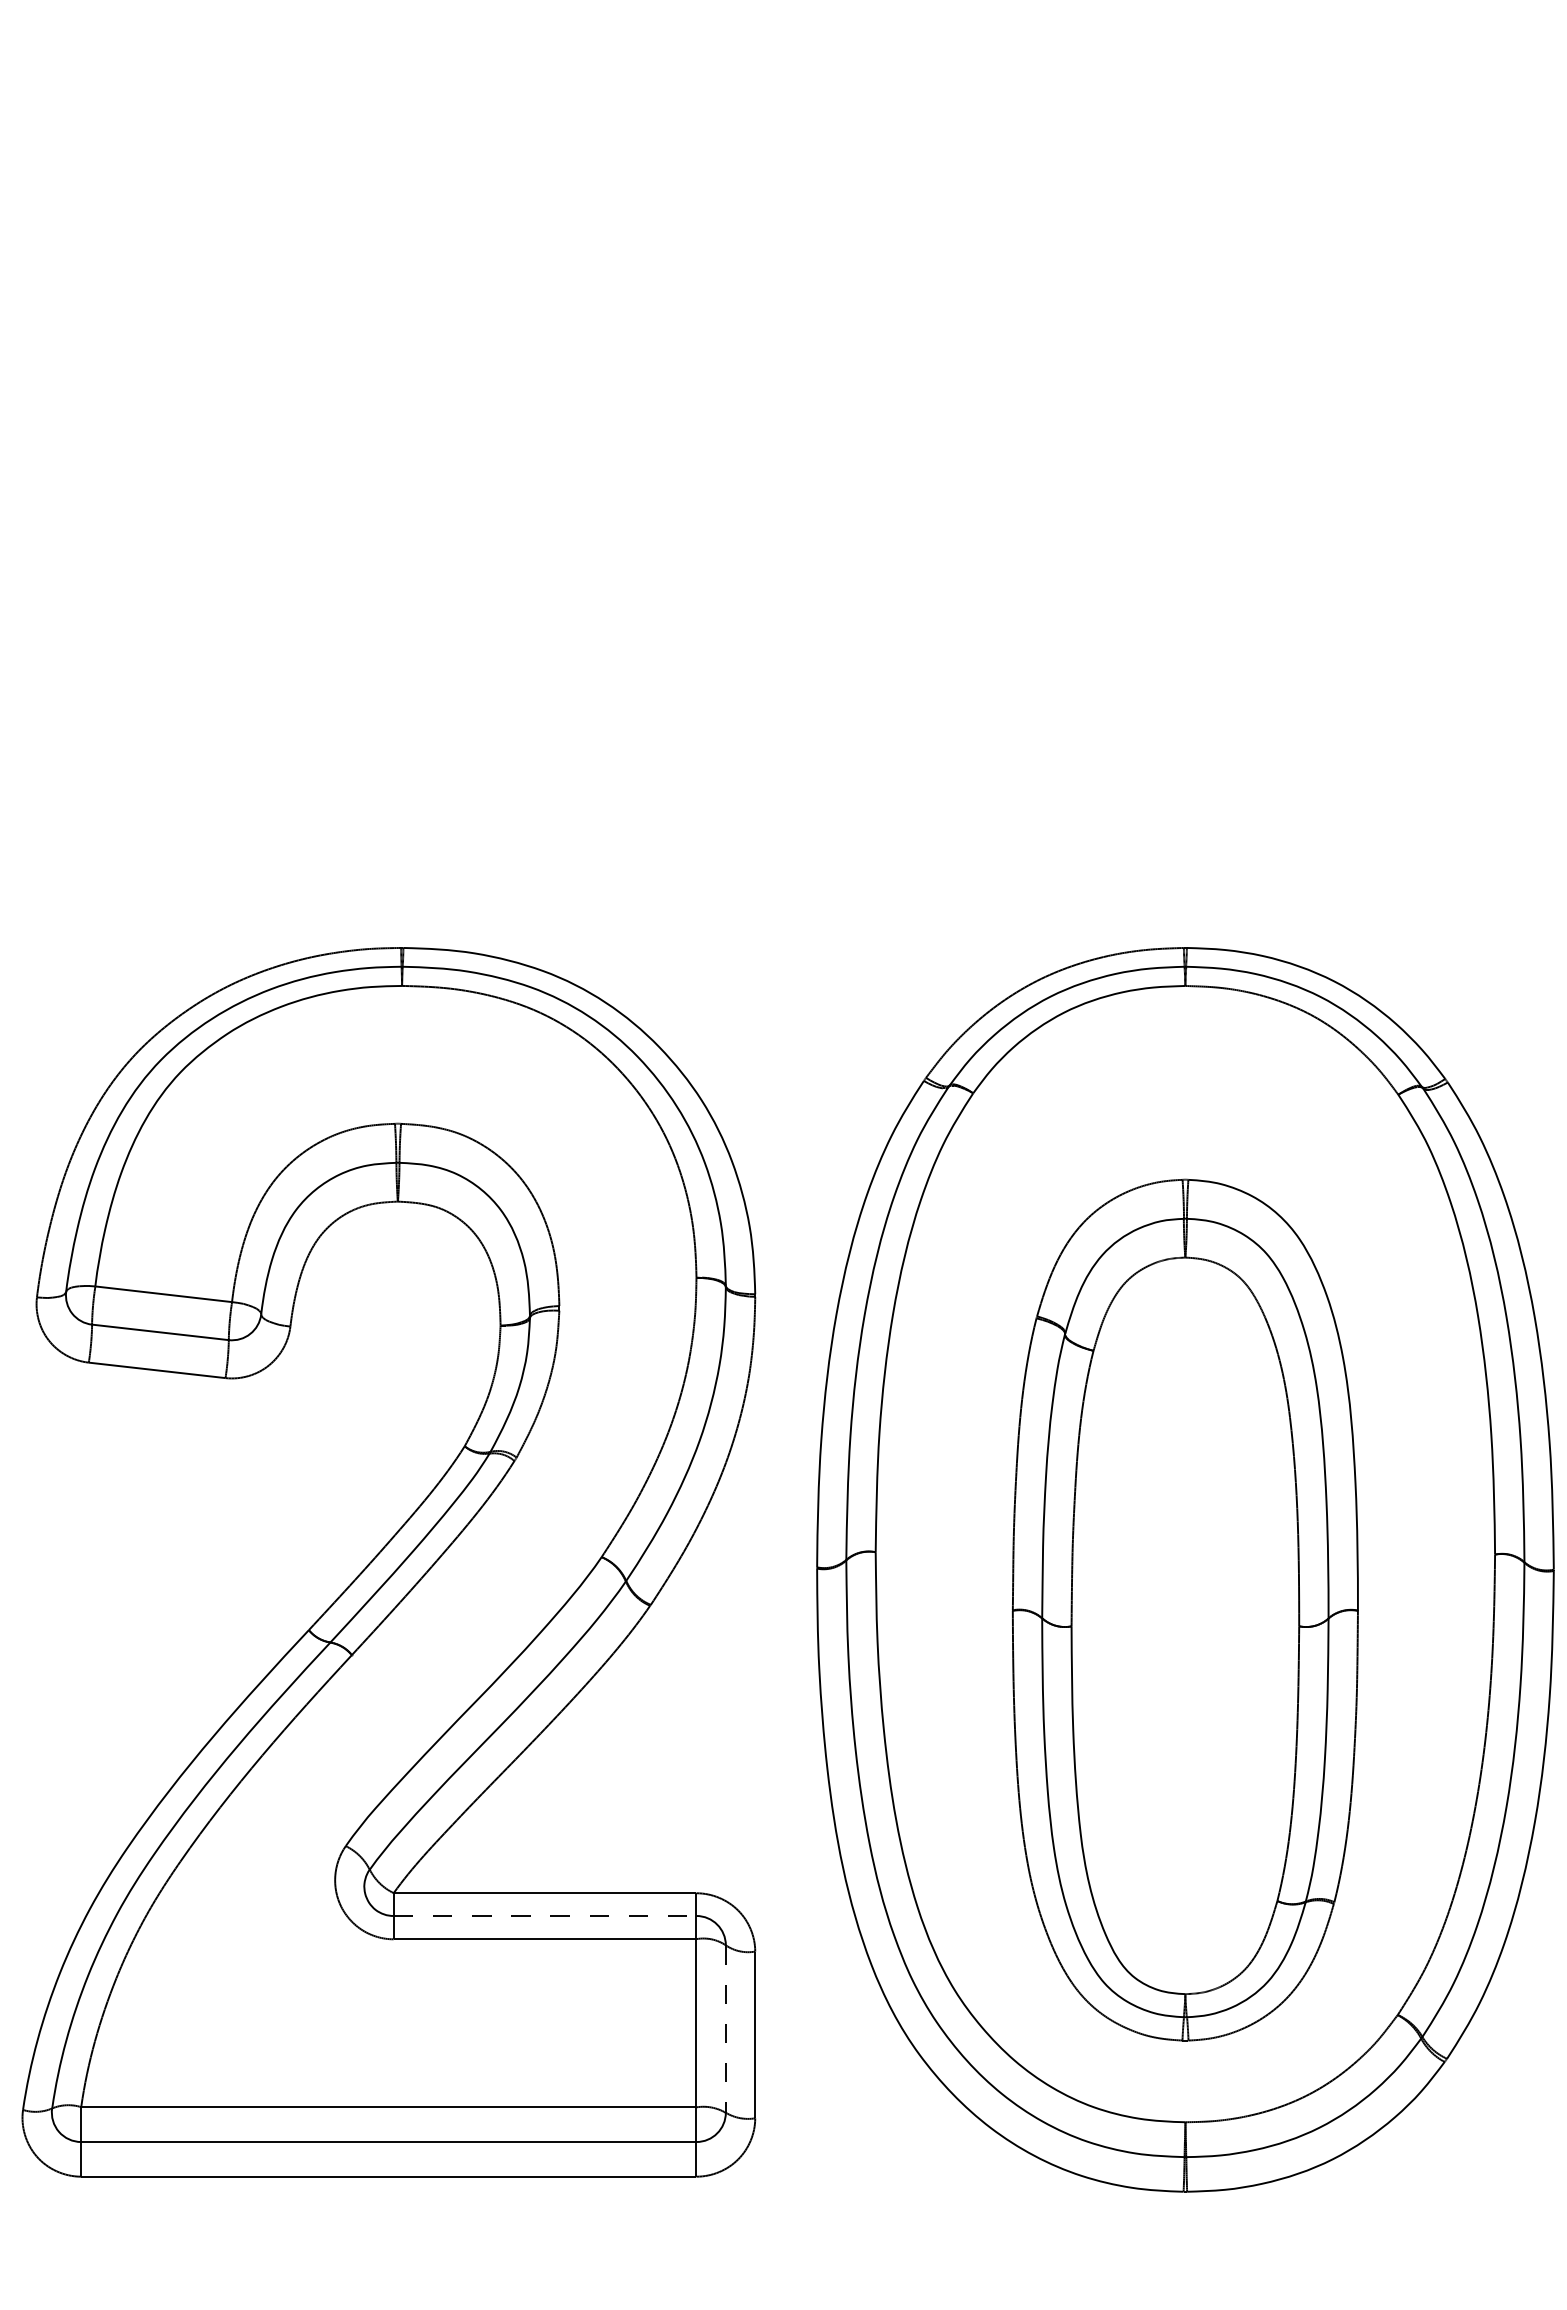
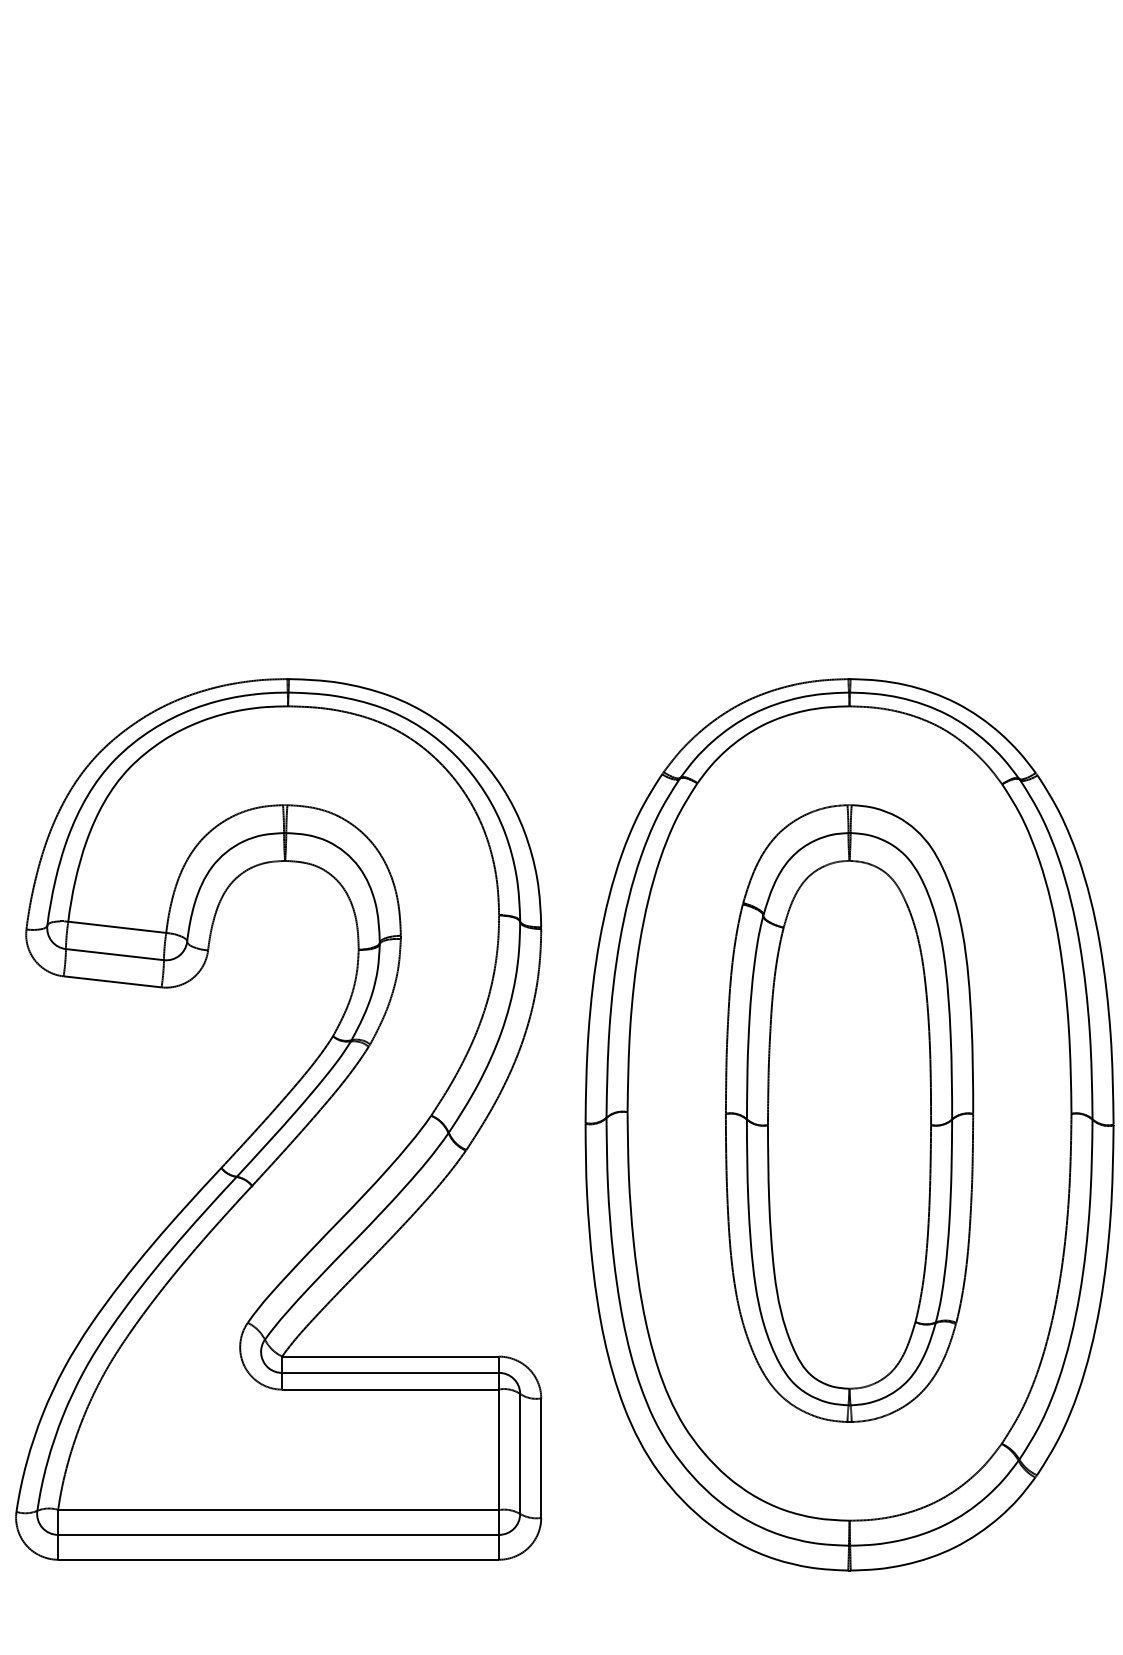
part: (1184, 1609) -> (848, 1113), moved
line: (545, 1915) -> (390, 1372), dashed -> solid
line: (725, 2029) -> (519, 1454), dashed -> solid

